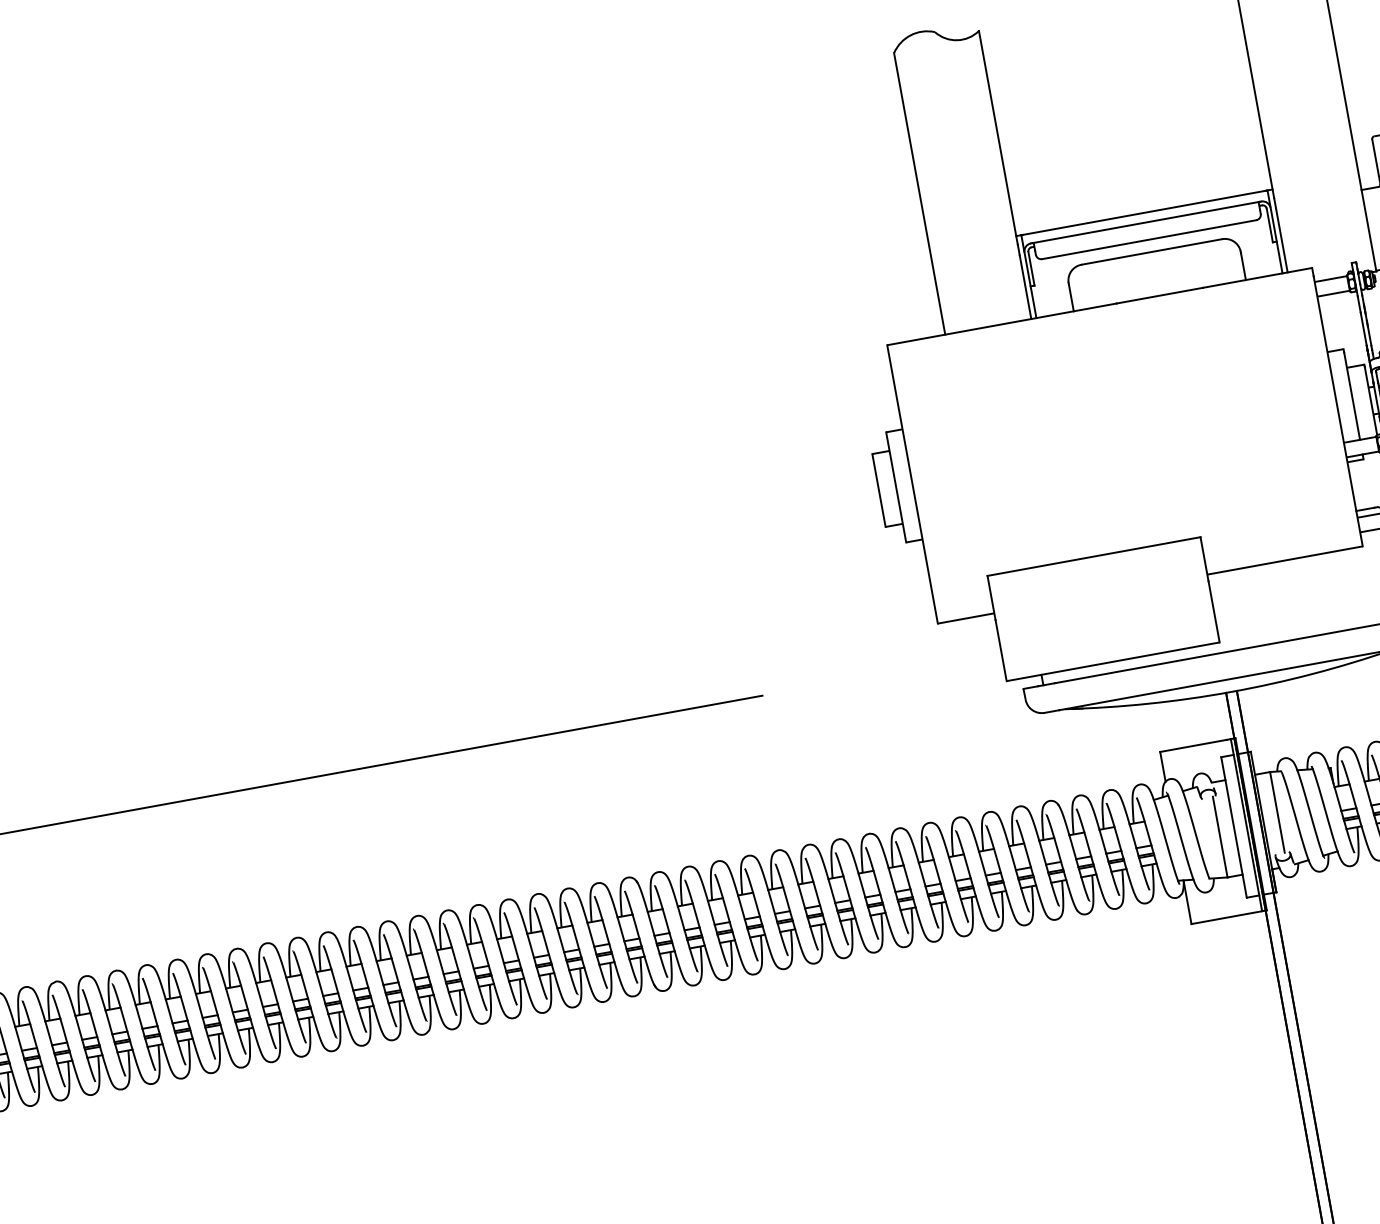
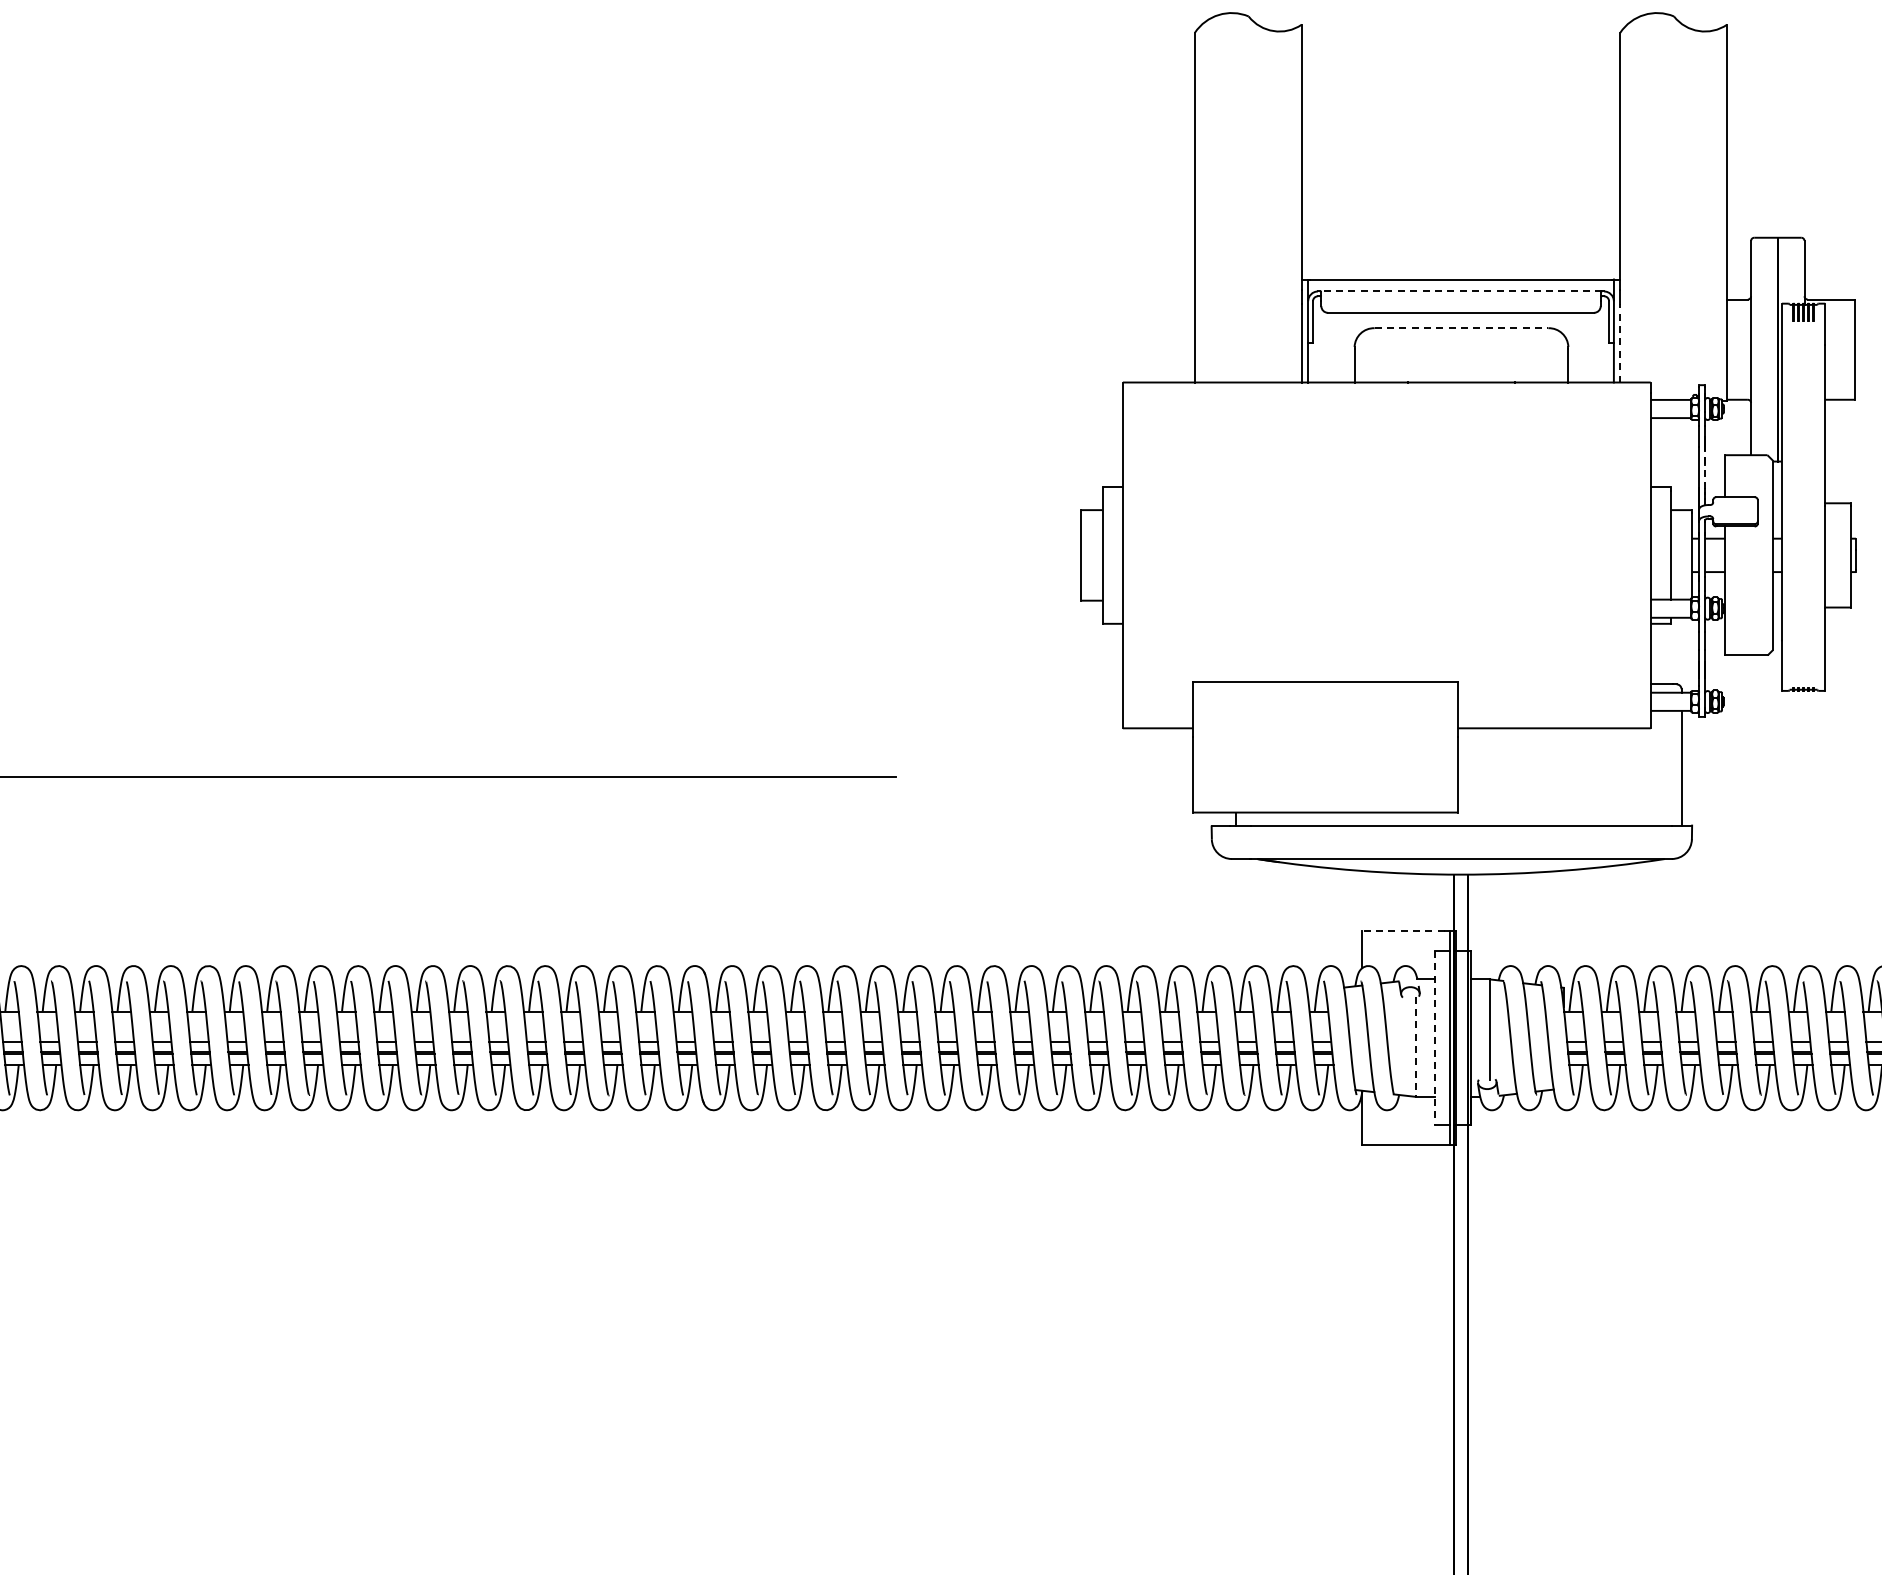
line: (1145, 222) -> (1460, 291), solid -> dashed
line: (1281, 240) -> (1620, 342), solid -> dashed
line: (1151, 252) -> (1461, 328), solid -> dashed
line: (1367, 328) -> (1704, 467), solid -> dashed
line: (1192, 746) -> (1402, 931), solid -> dashed
line: (1234, 827) -> (1434, 1038), solid -> dashed
line: (1220, 837) -> (1415, 1047), solid -> dashed

